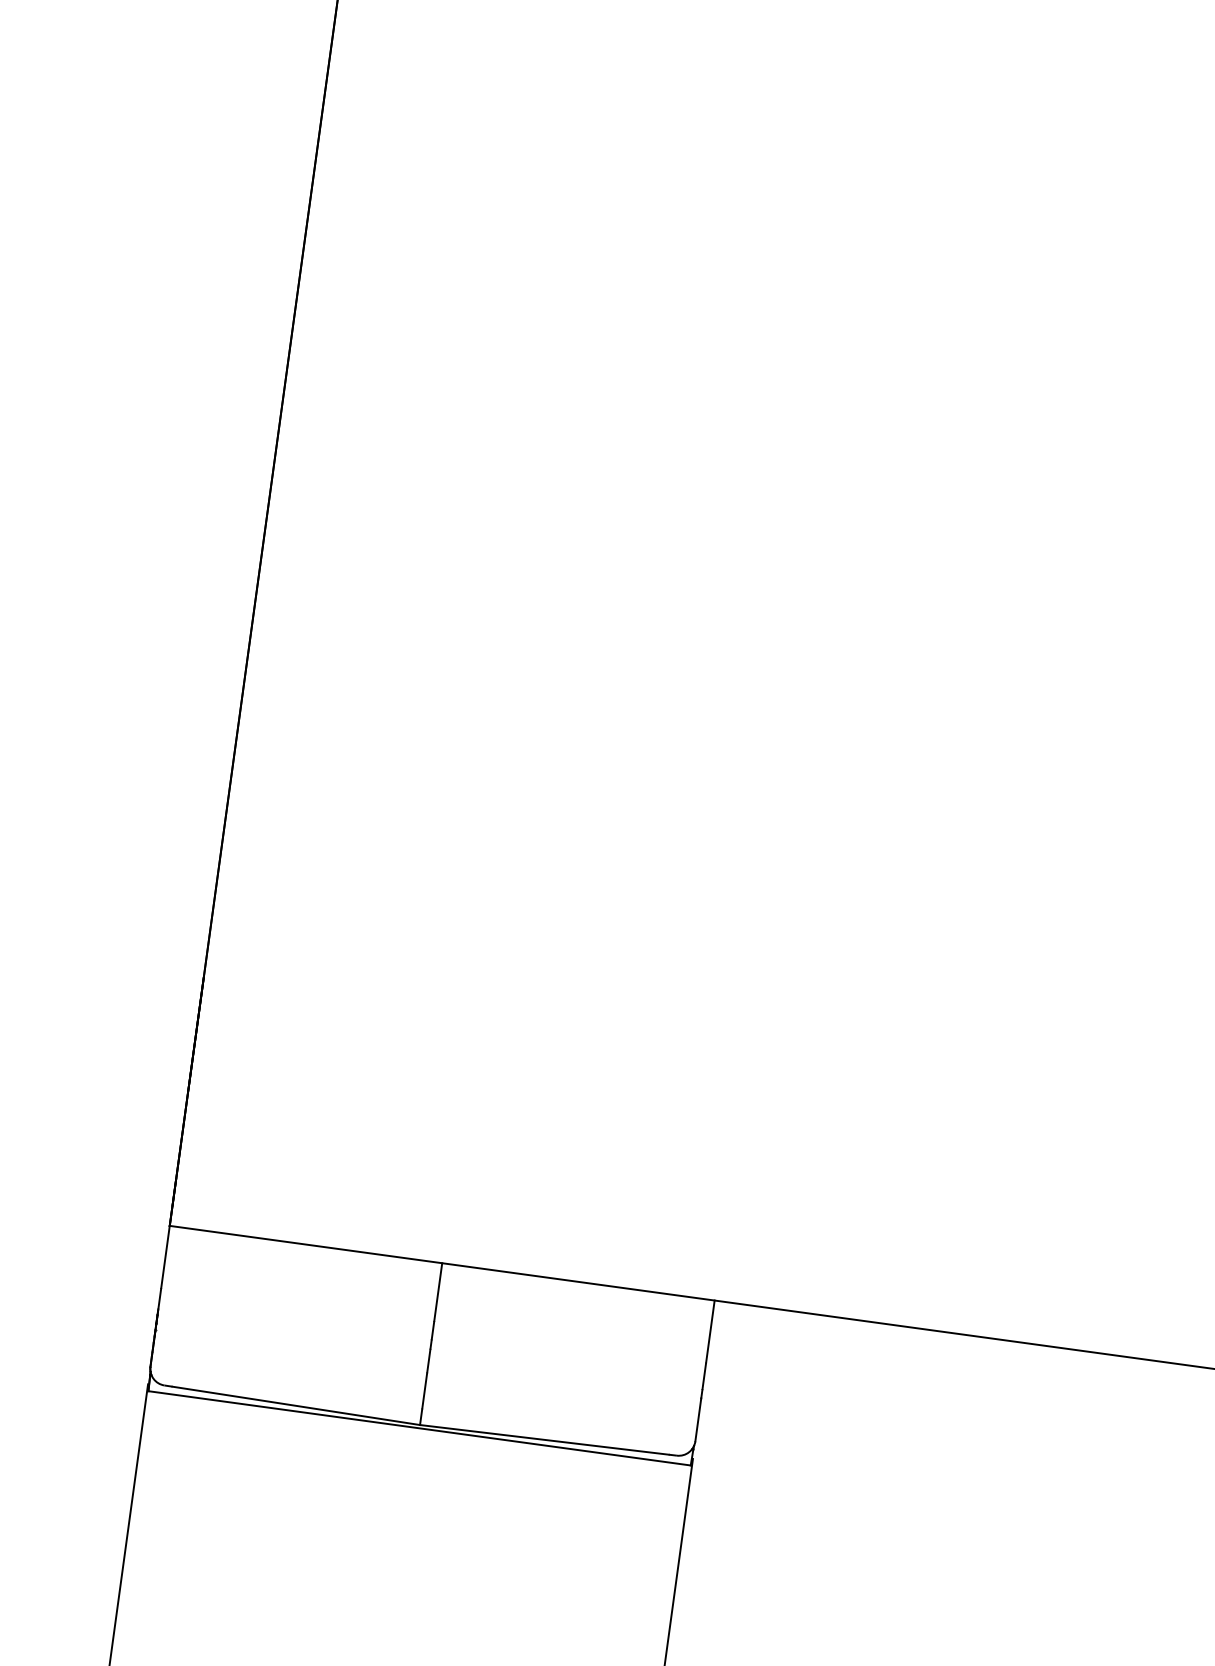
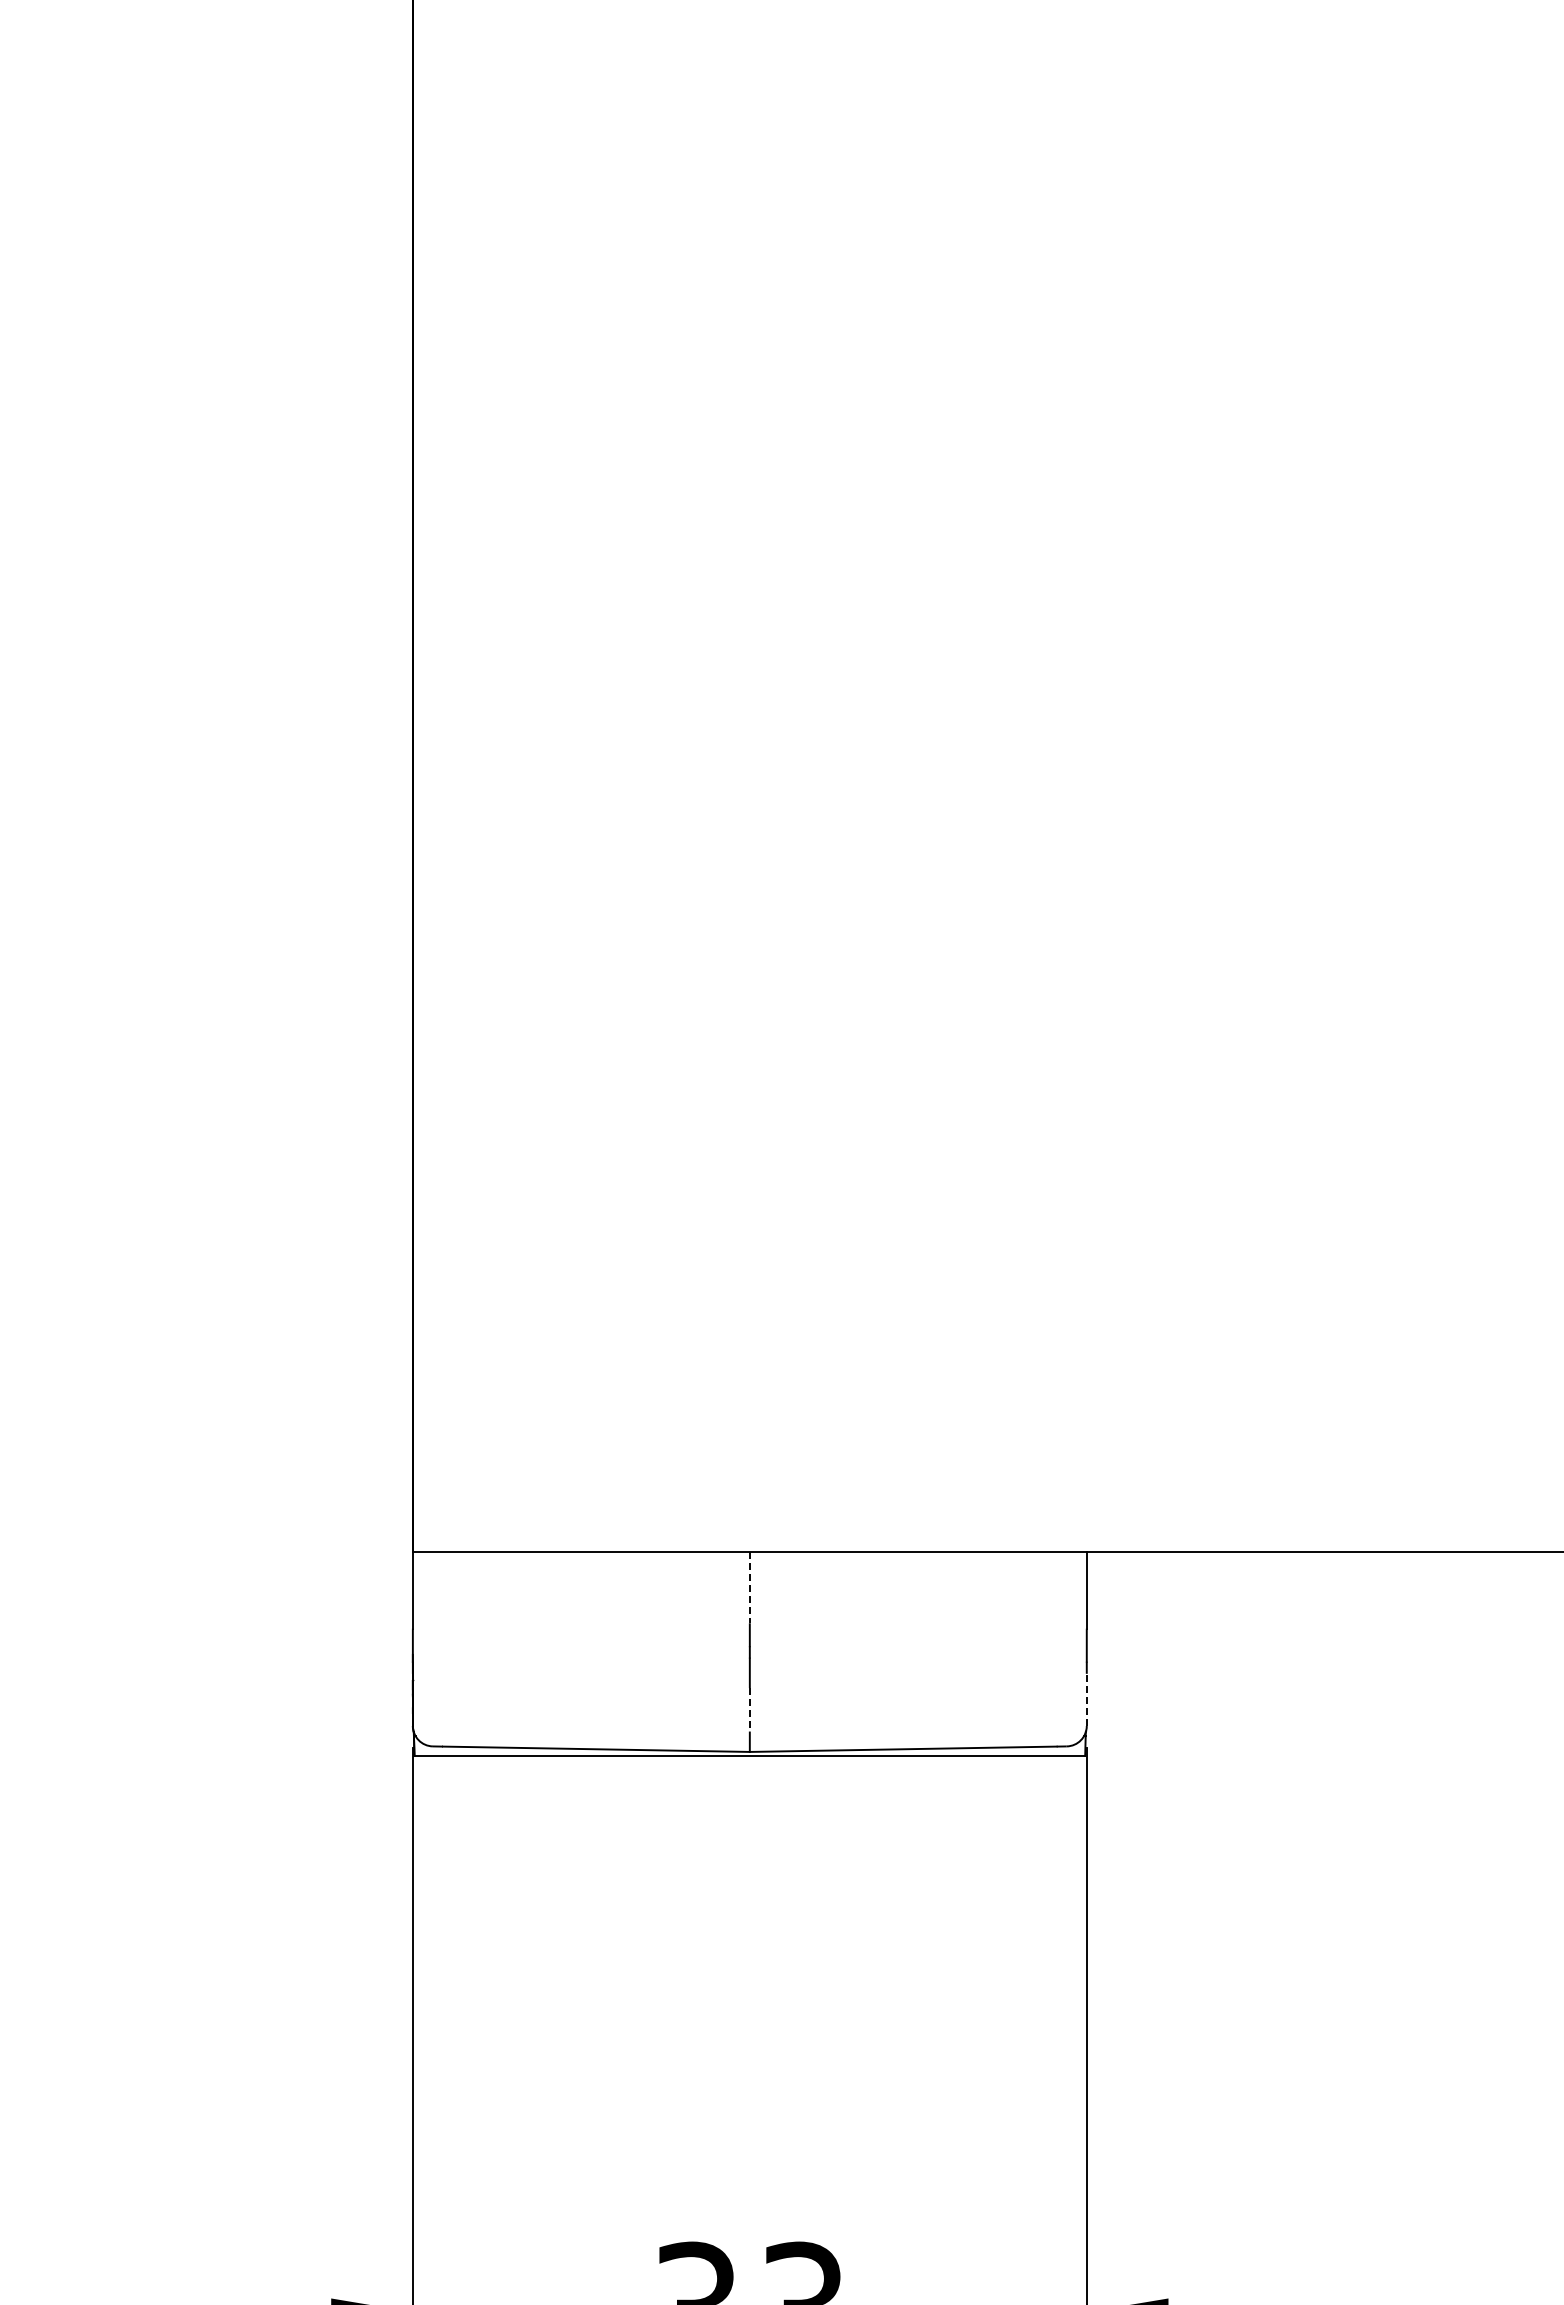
line: (437, 1292) -> (749, 1587), solid -> dashed
line: (424, 1390) -> (749, 1709), solid -> dashed
line: (698, 1419) -> (1086, 1699), solid -> dashed

